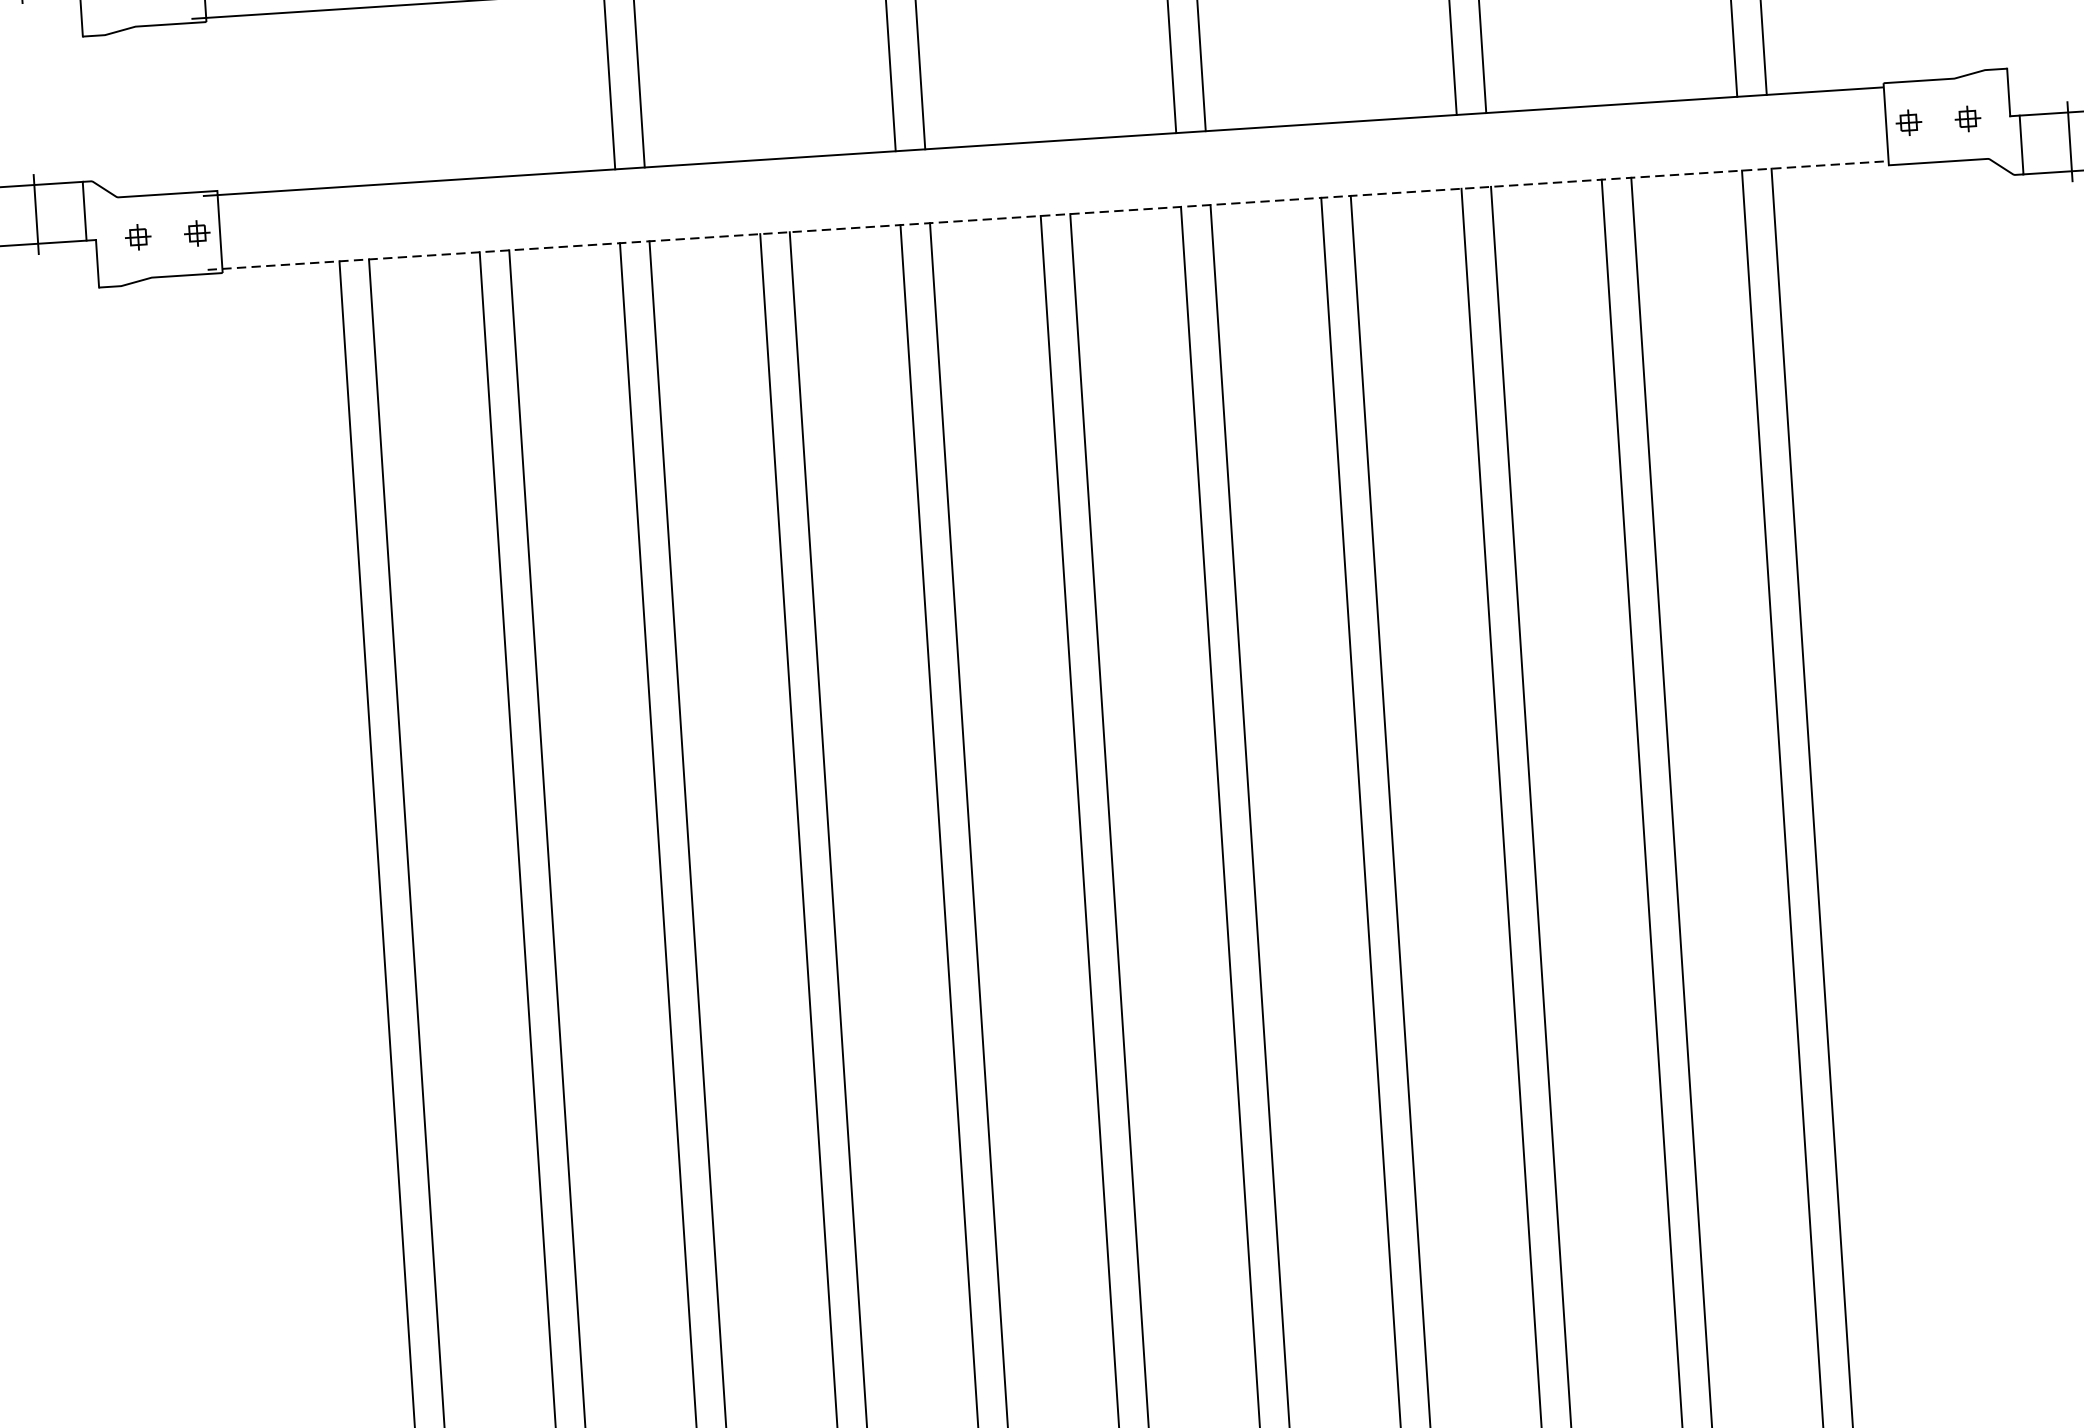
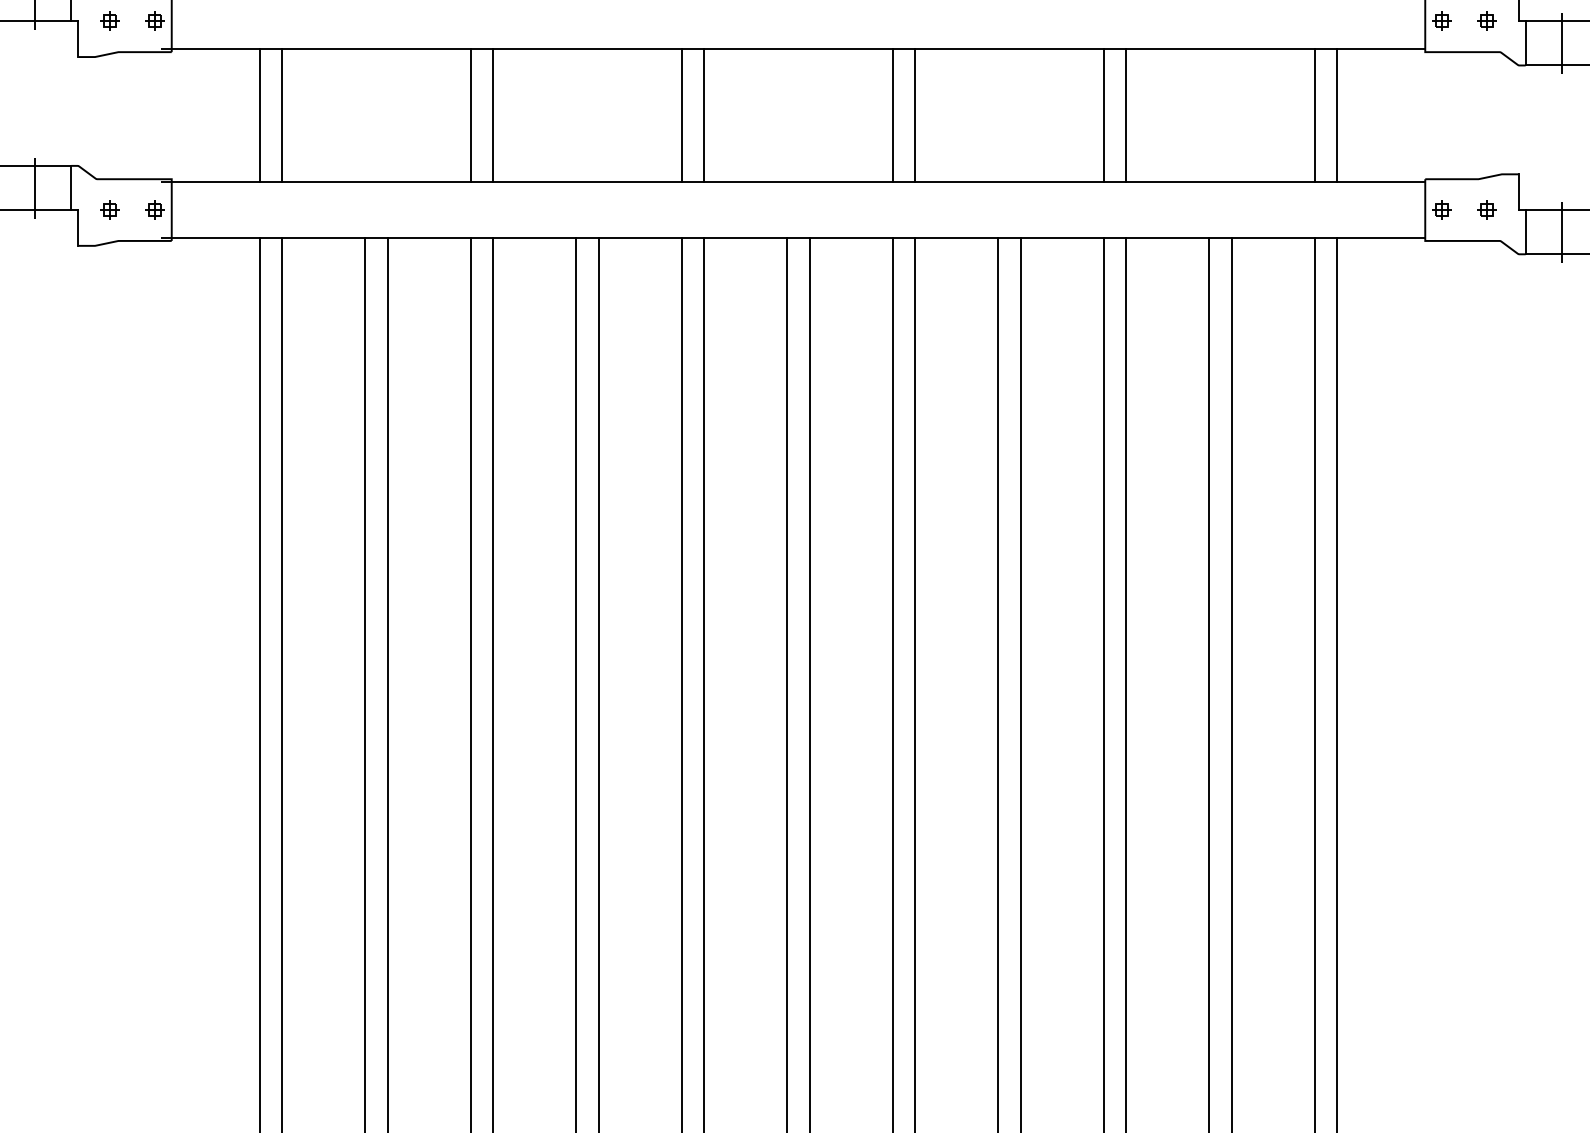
line: (359, 96) -> (282, 115), added
line: (328, 98) -> (259, 115), added
line: (1048, 214) -> (793, 237), dashed -> solid

